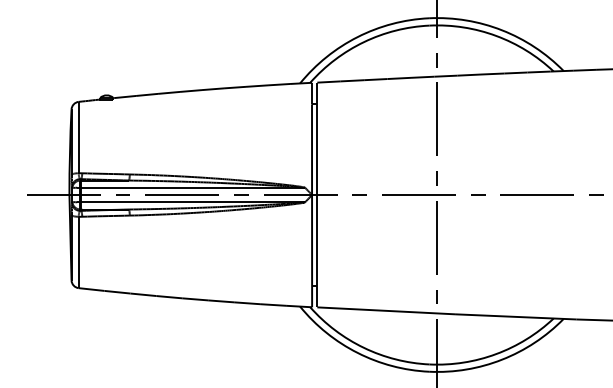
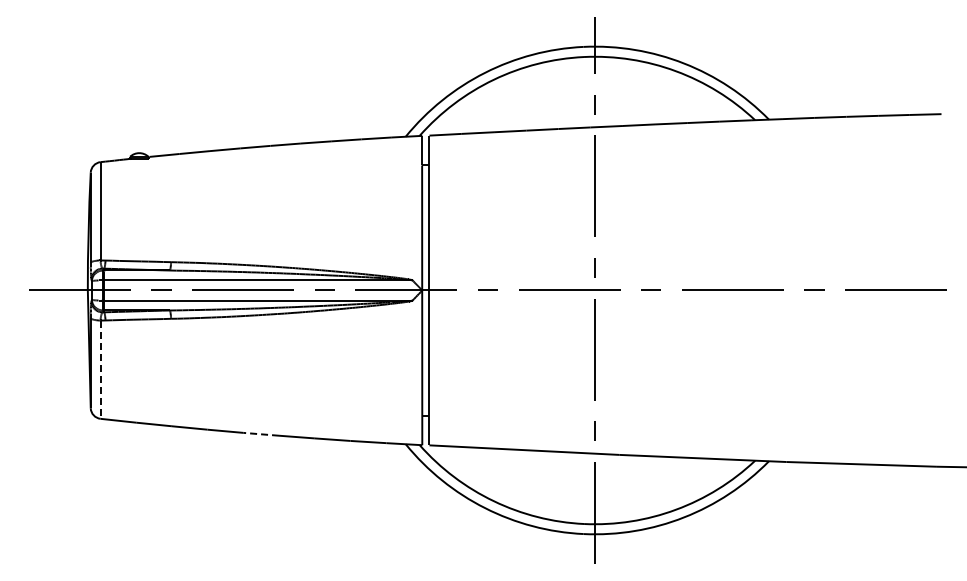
line: (78, 253) -> (100, 370), solid -> dashed
line: (195, 299) -> (261, 434), solid -> dashed

